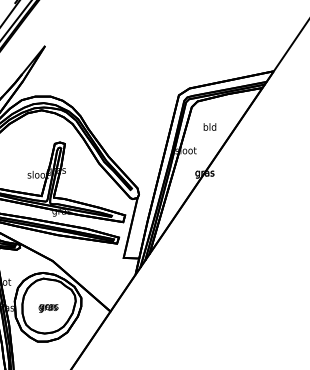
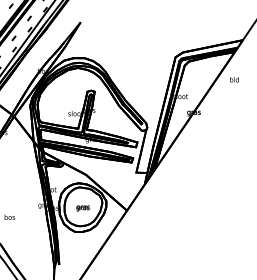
text: (209, 126) -> (234, 79), moved

